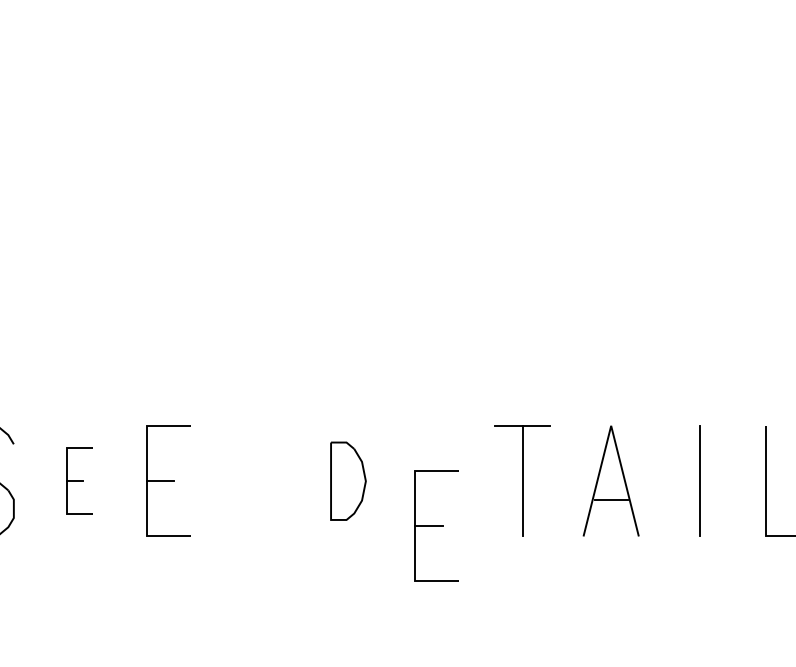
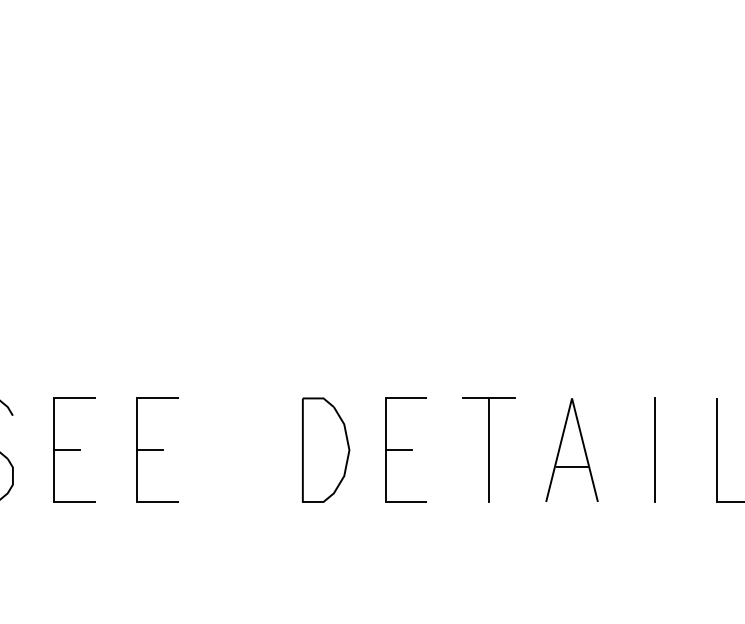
part: (79, 480) -> (74, 449), size x1.67
part: (348, 481) -> (326, 450), size x1.43
part: (436, 525) -> (405, 449), moved

